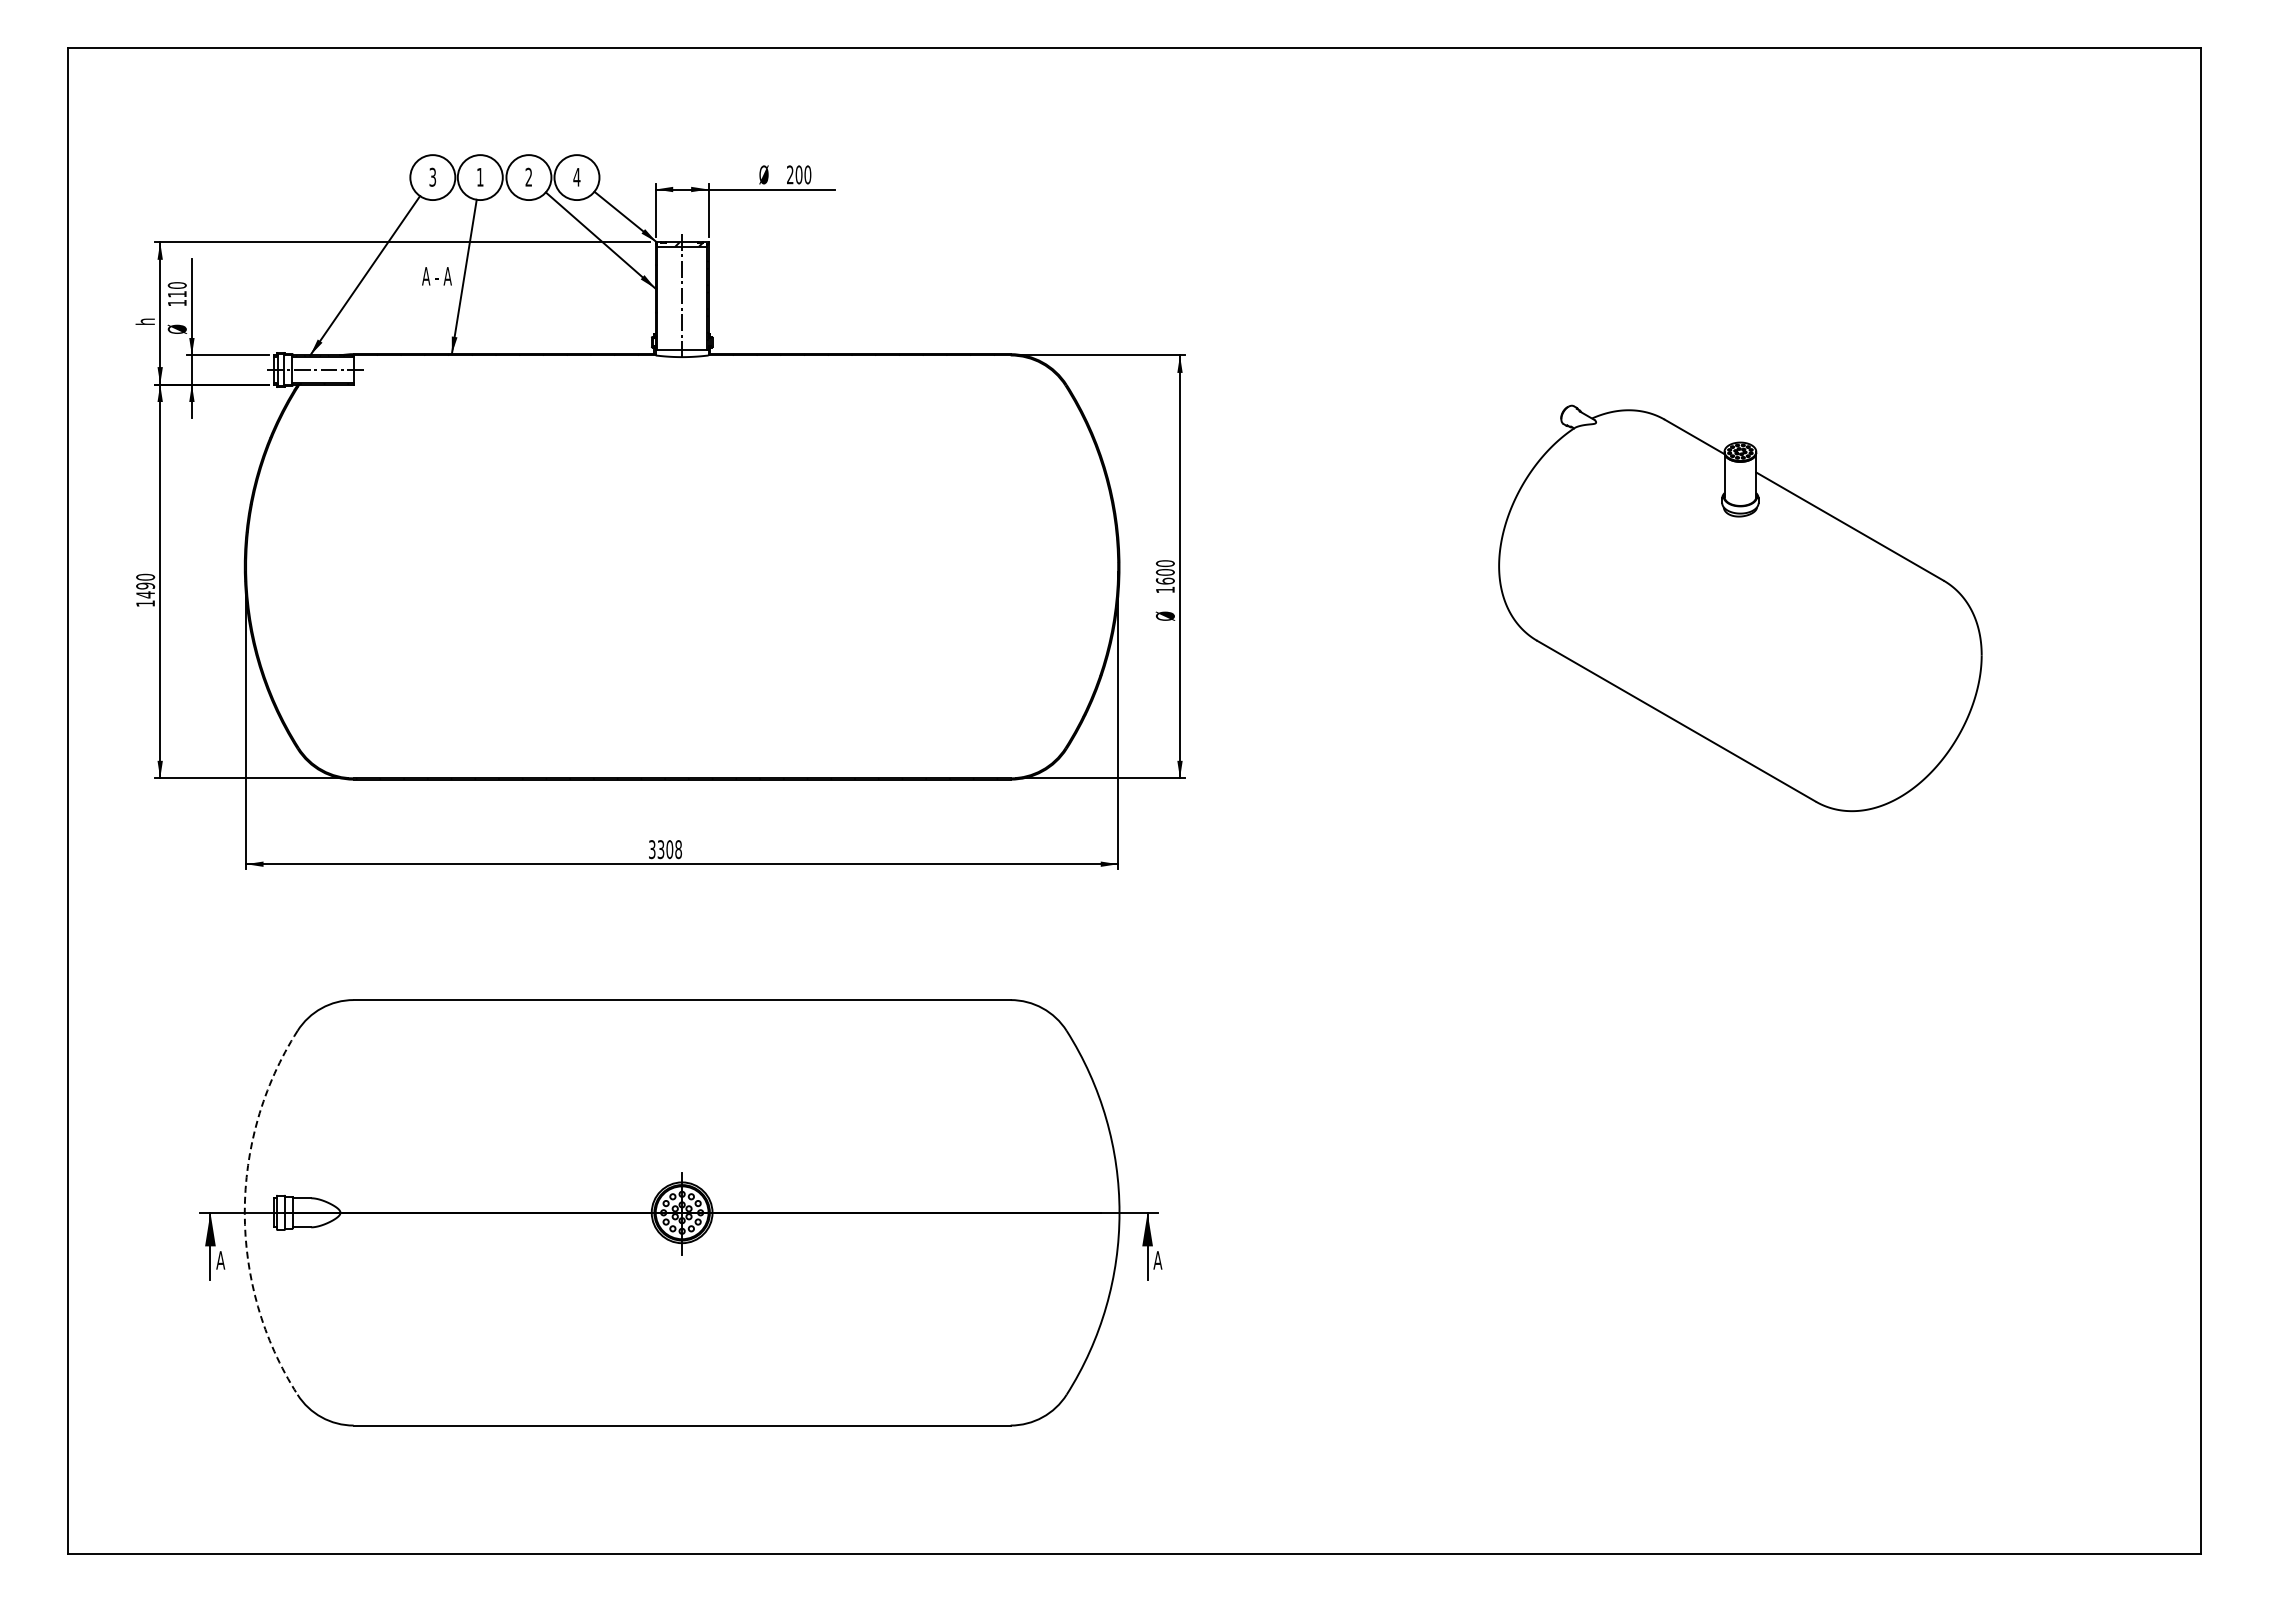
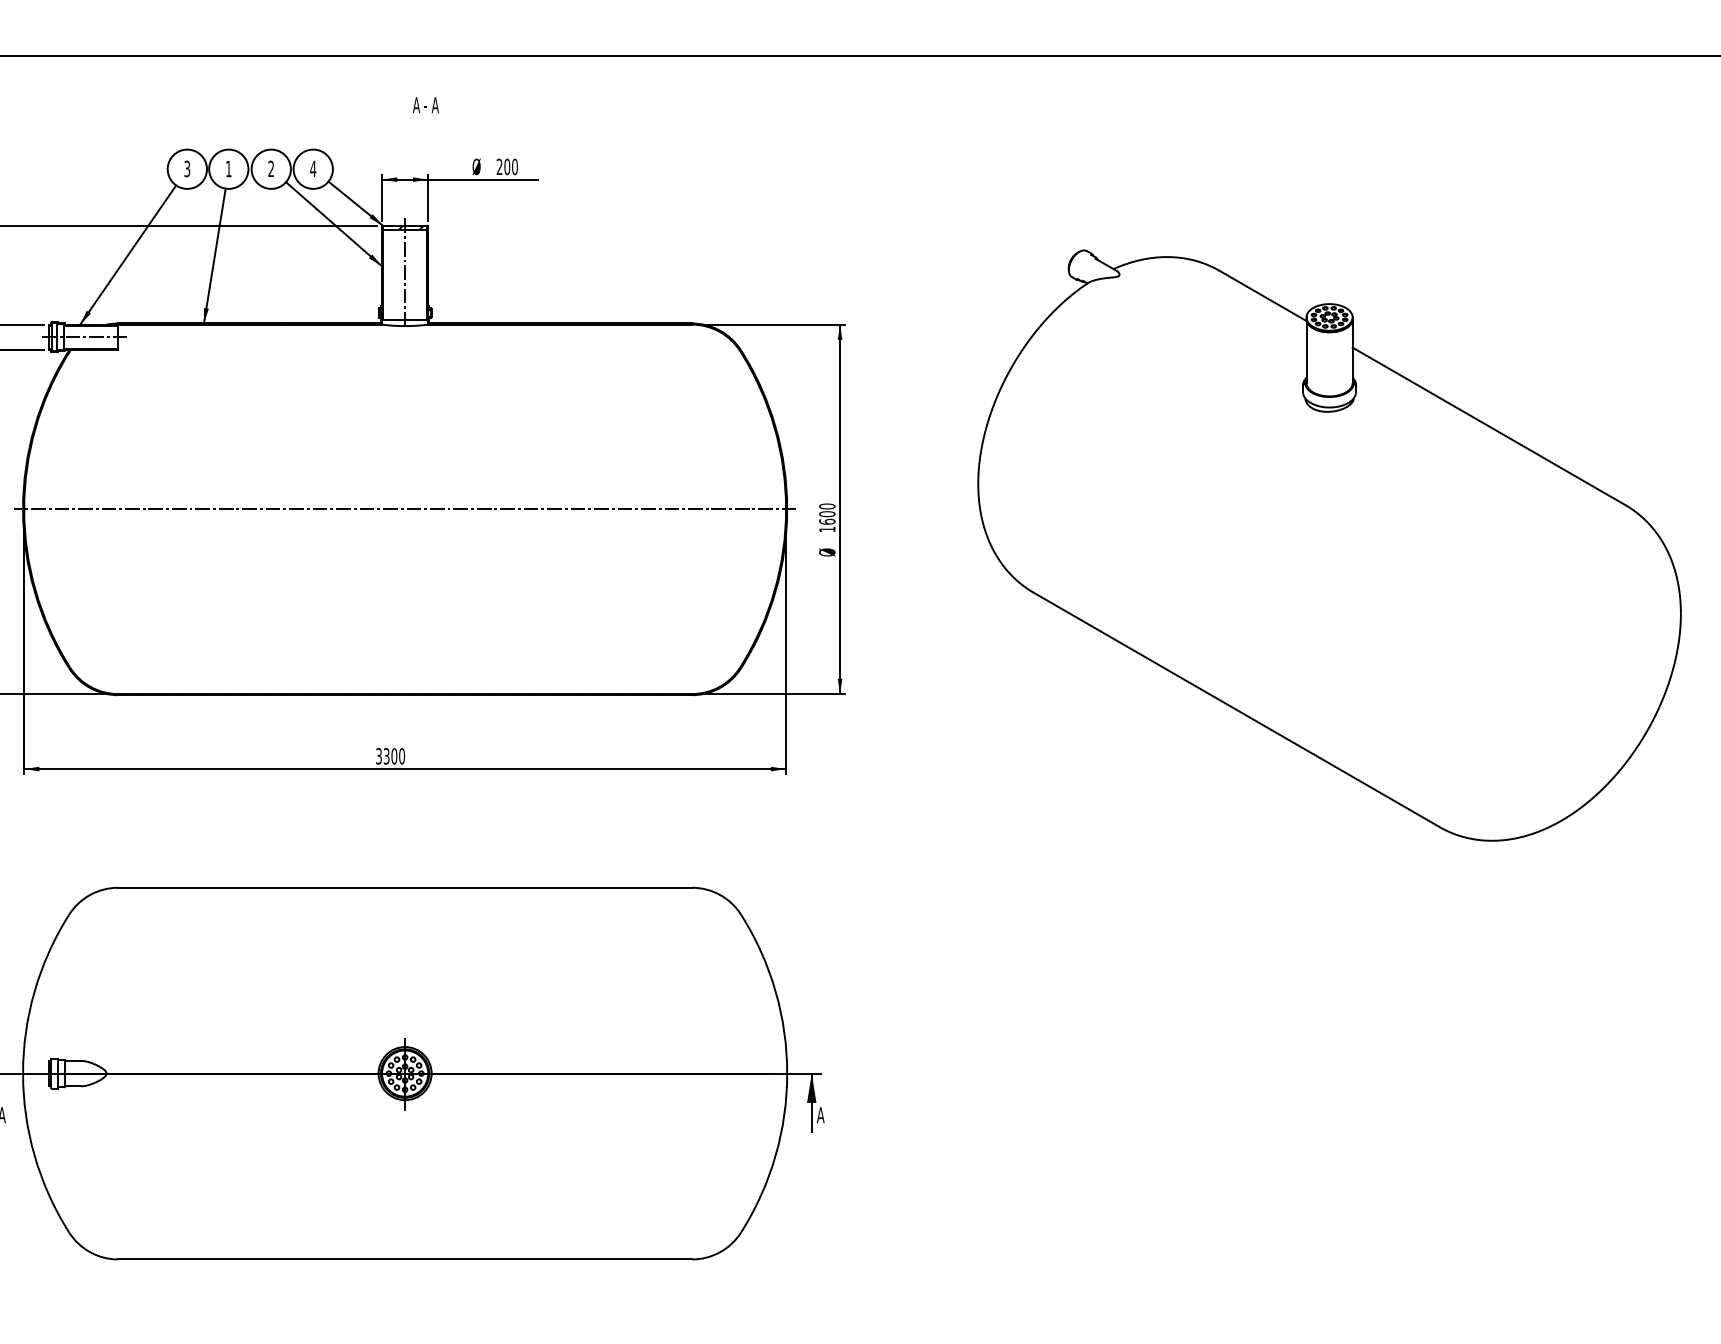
text: (436, 276) -> (425, 105), moved
line: (682, 566) -> (405, 509), added
part: (1740, 608) -> (1329, 545), size x1.67
text: (678, 849) -> (401, 756), 3308 -> 3300
arc: (244, 1212) -> (22, 1073), dashed -> solid

